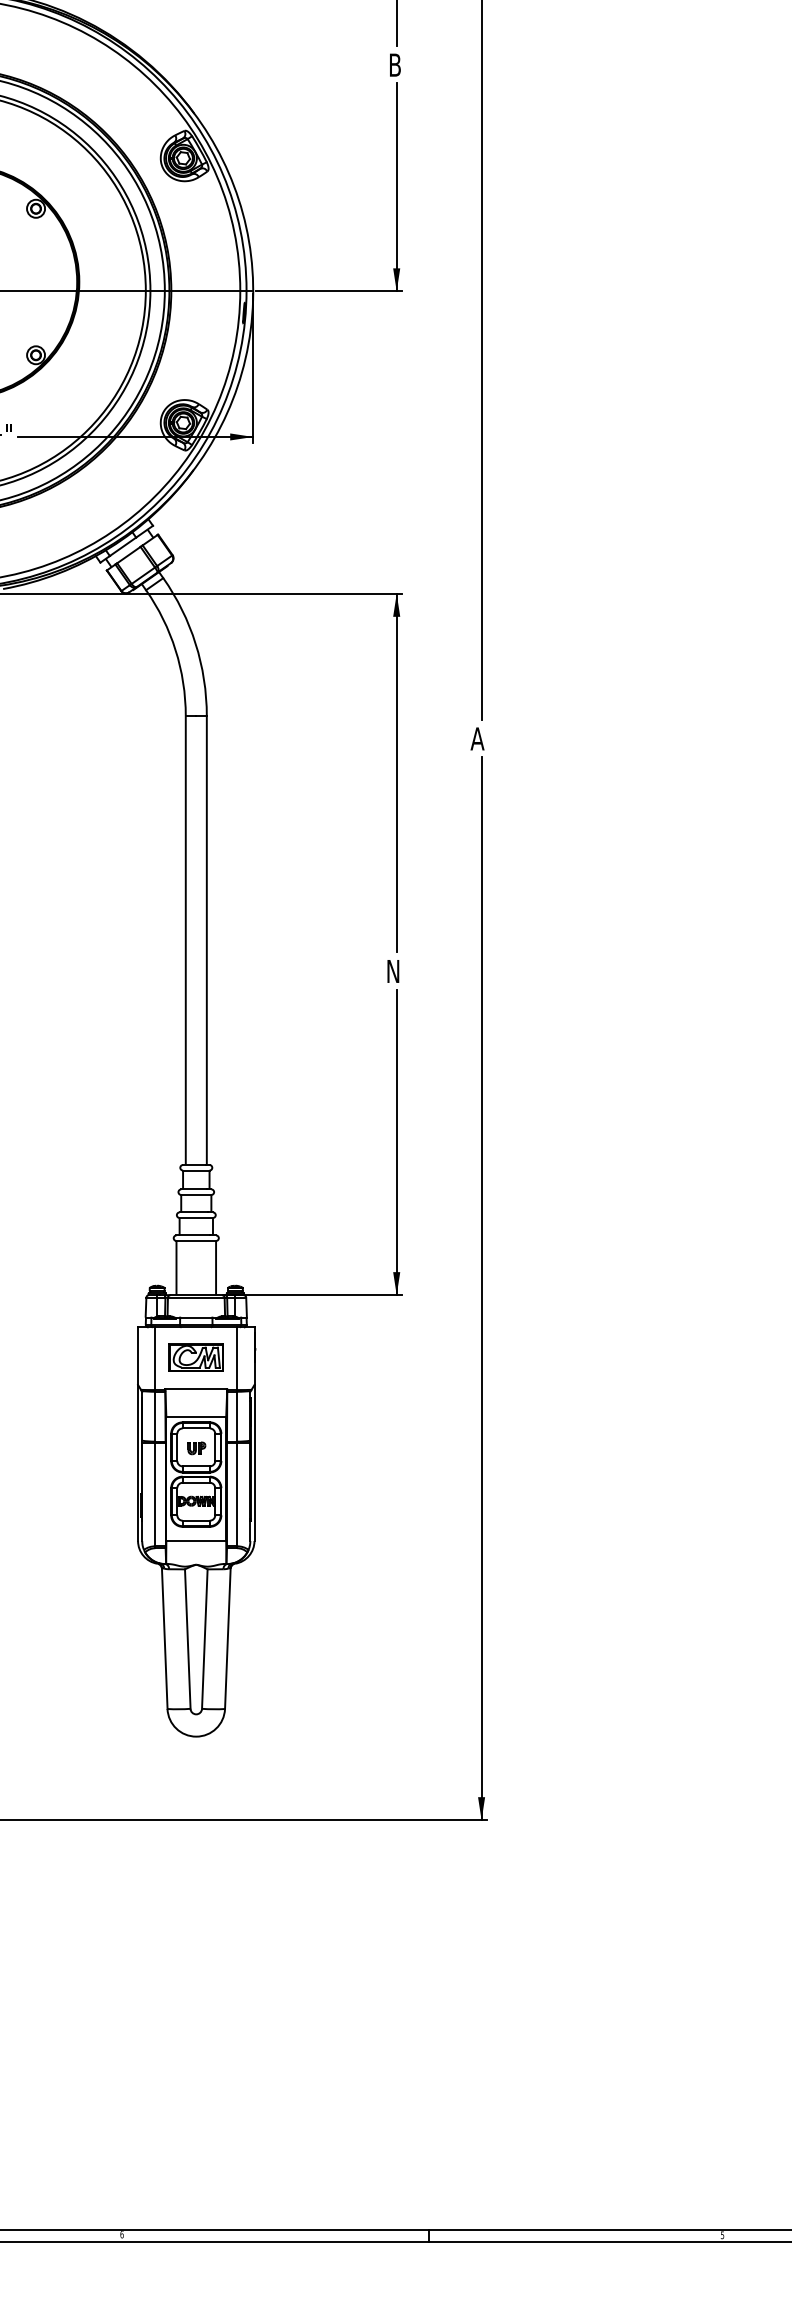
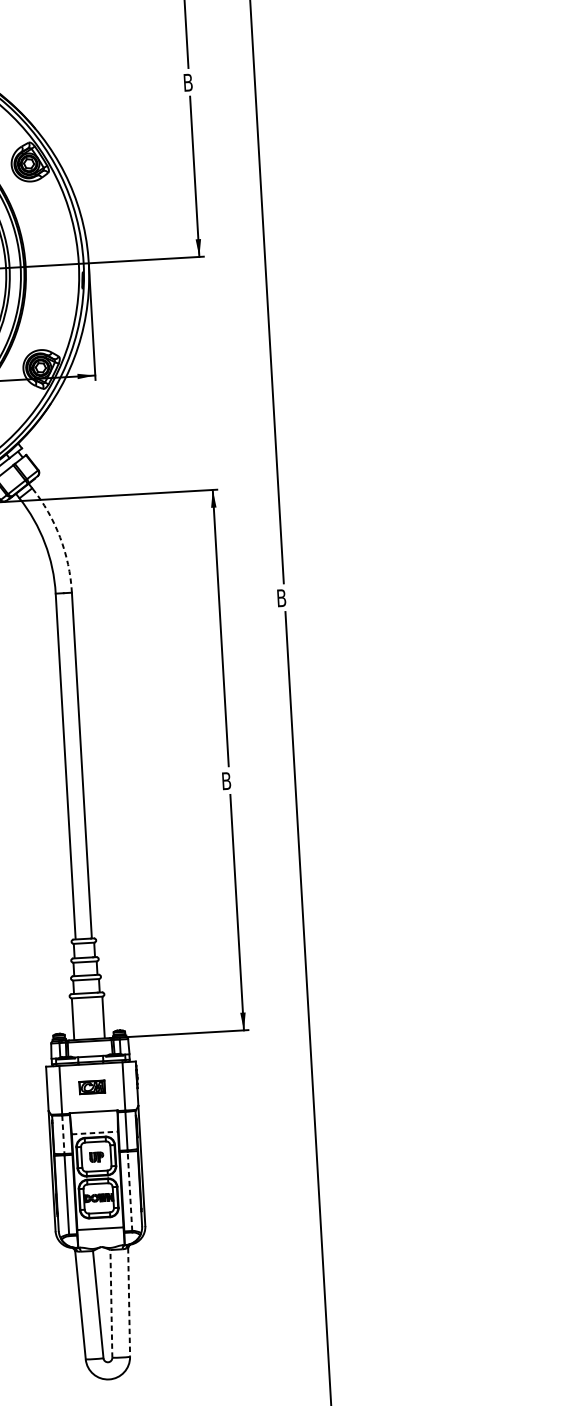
arc: (195, 643) -> (59, 537), solid -> dashed
text: (477, 738) -> (281, 597), A -> B
text: (394, 971) -> (227, 781), N -> B
part: (195, 1357) -> (91, 1087), size x0.6
line: (155, 1416) -> (63, 1134), solid -> dashed
line: (196, 1416) -> (95, 1132), solid -> dashed
line: (237, 1494) -> (130, 1191), solid -> dashed
line: (204, 1639) -> (111, 1304), solid -> dashed
line: (227, 1639) -> (128, 1303), solid -> dashed

